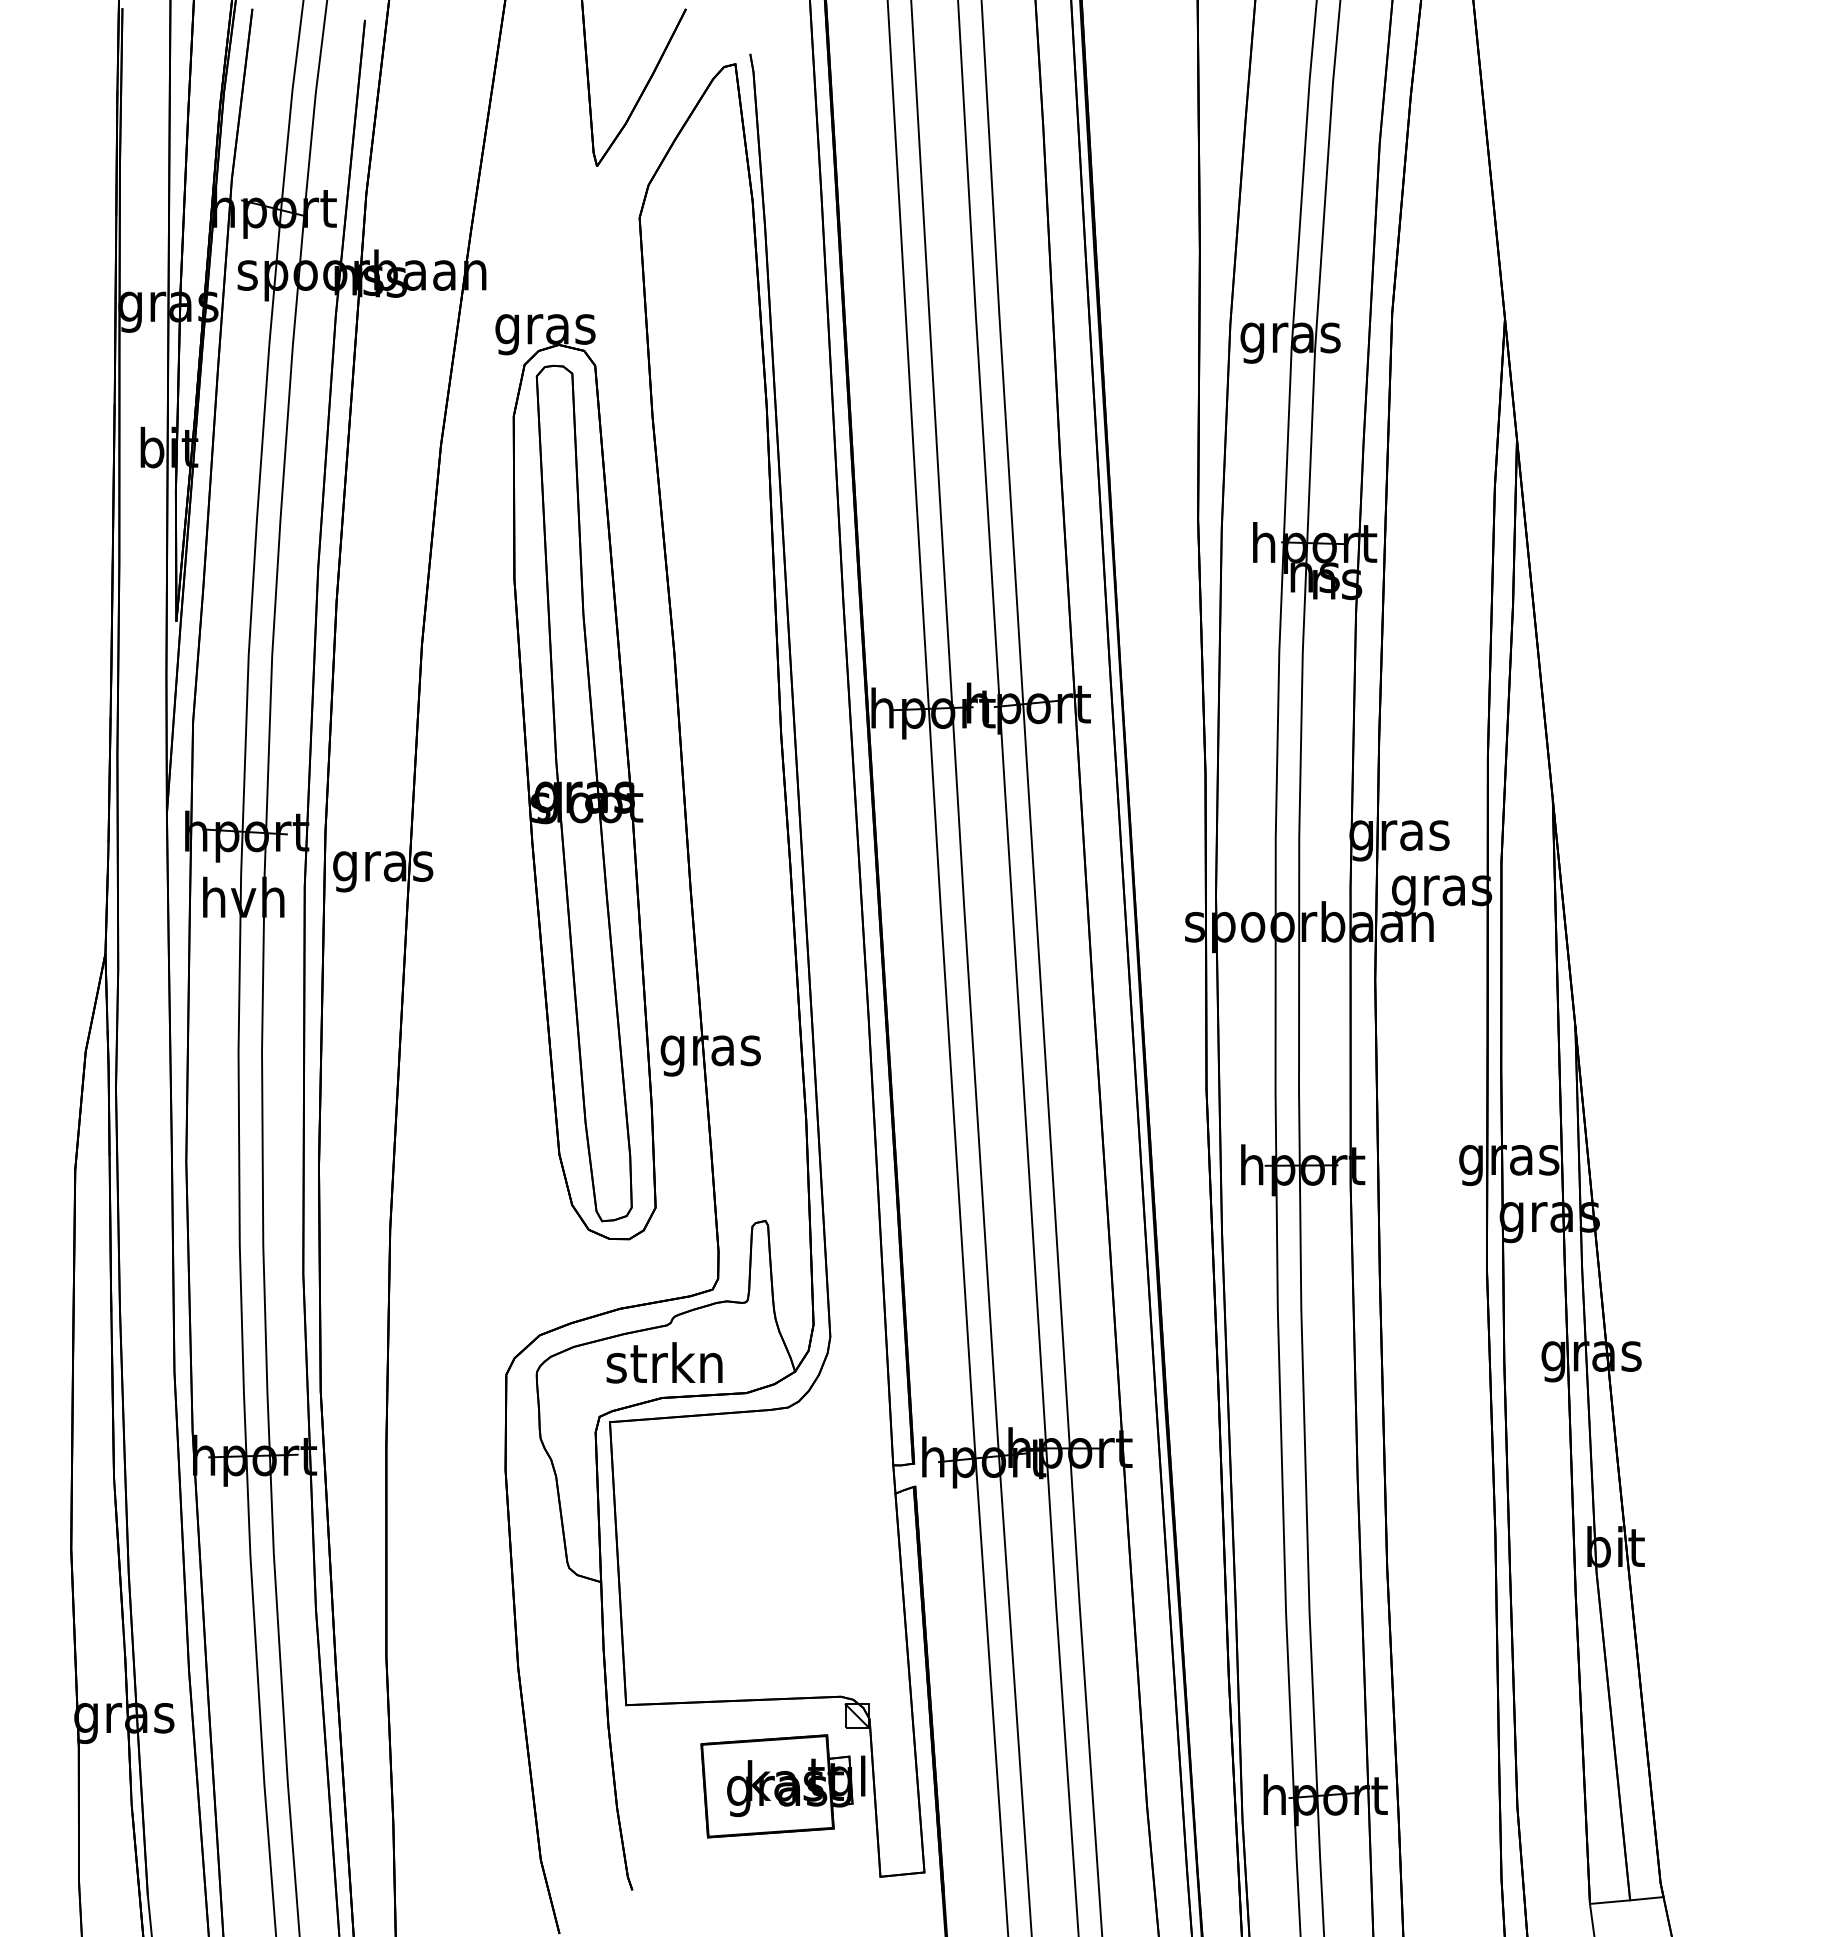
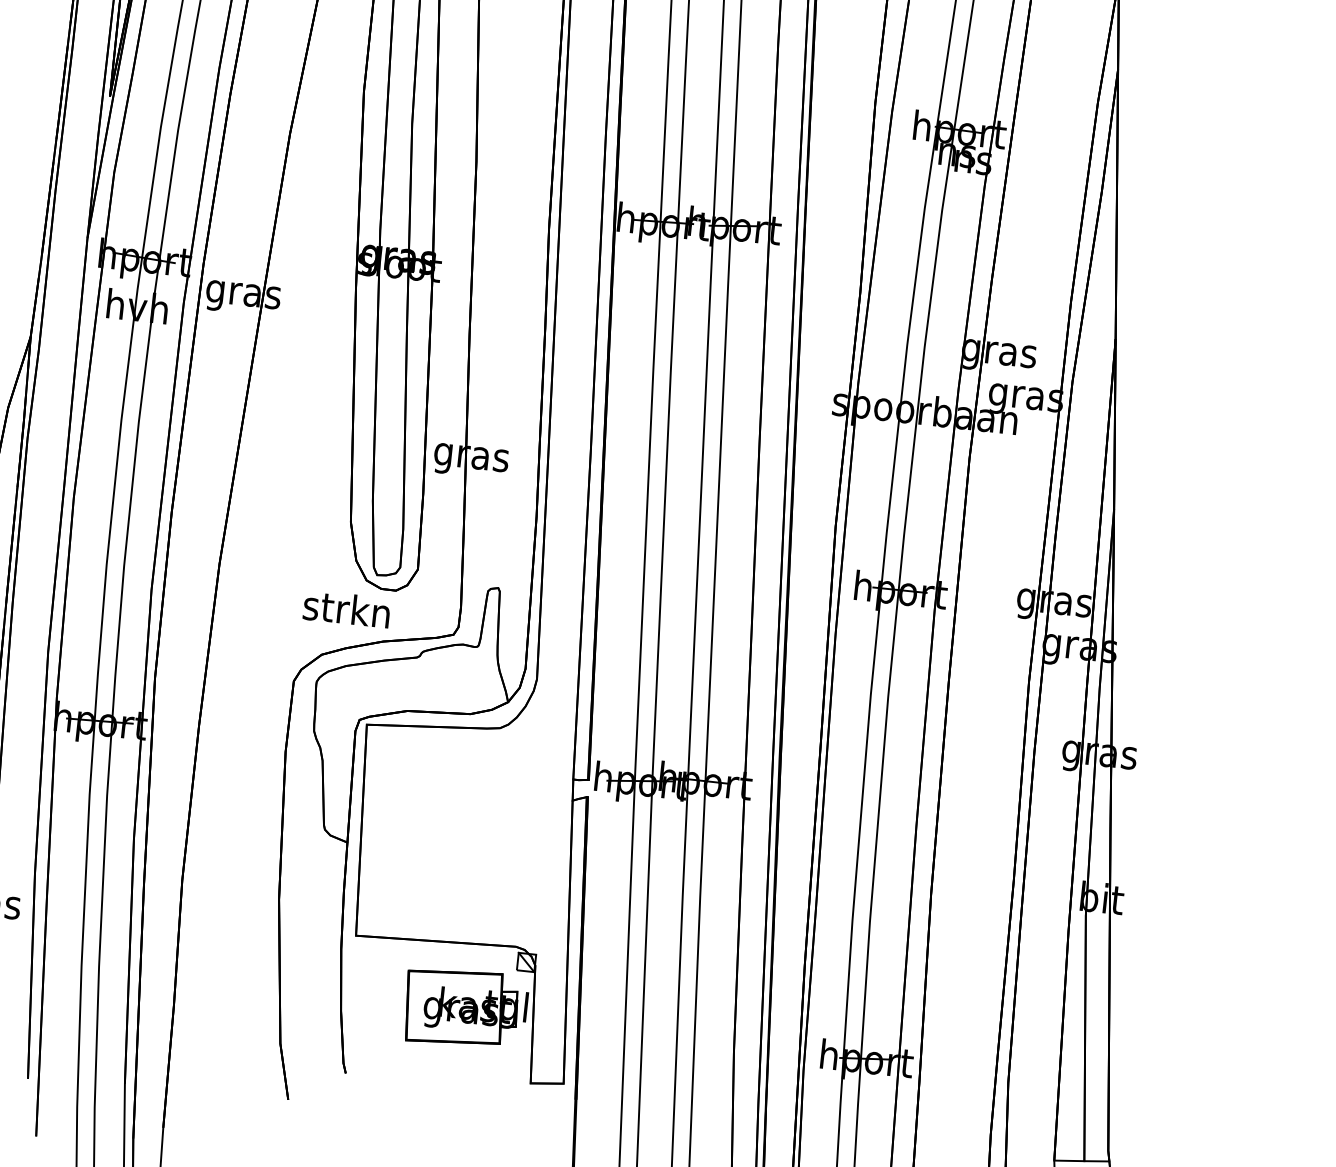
text: (664, 1362) -> (346, 608), moved

